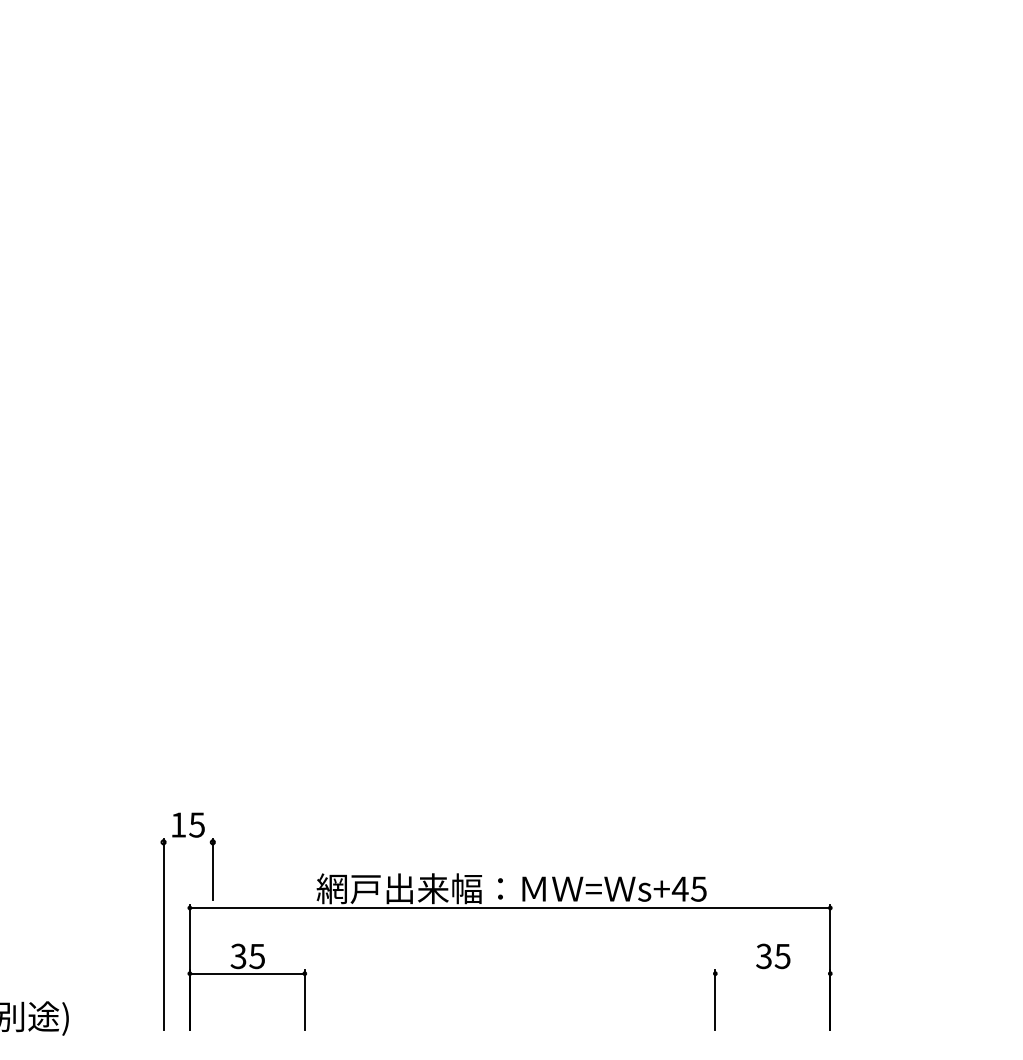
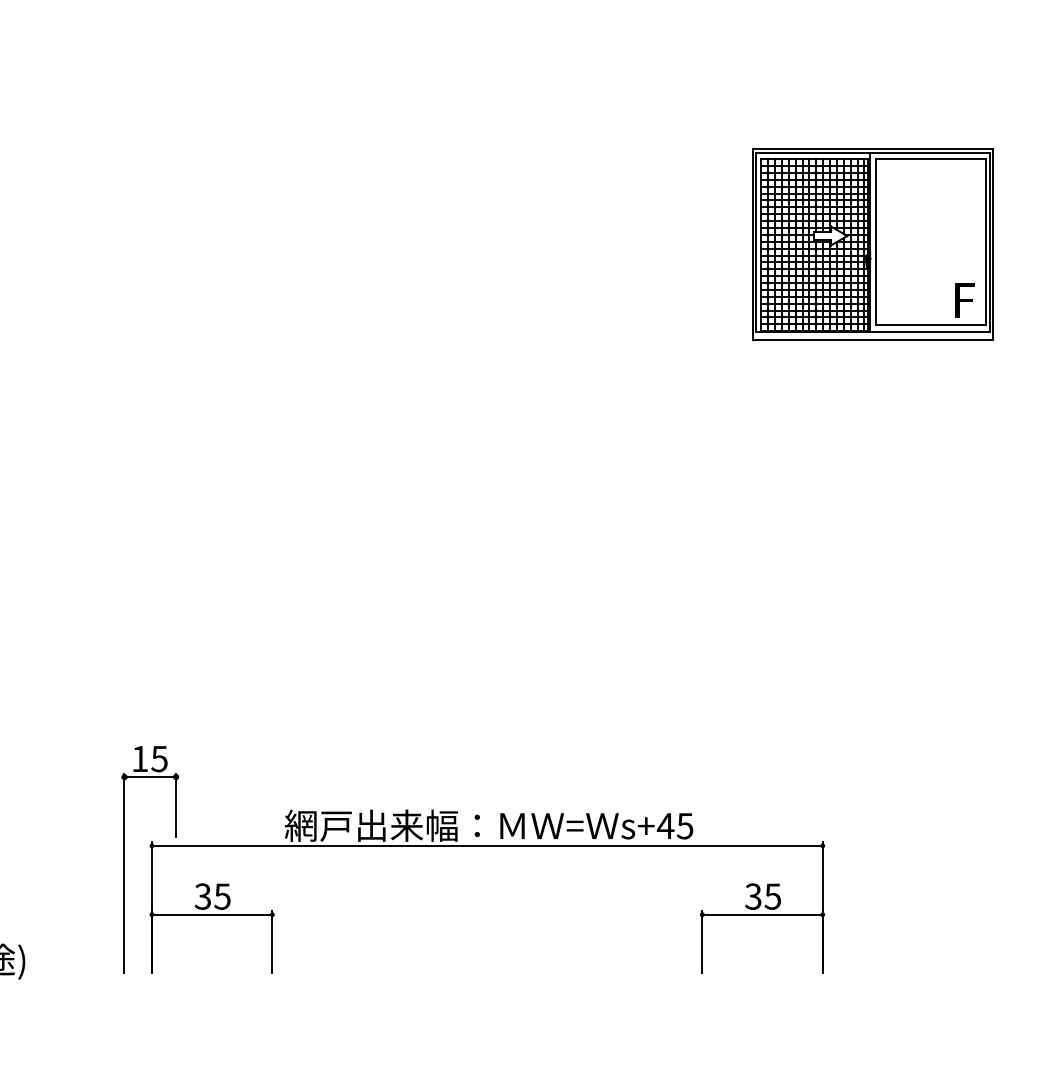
part: (877, 334) -> (872, 245), added
line: (187, 842) -> (149, 777), added
line: (772, 973) -> (762, 914), added

